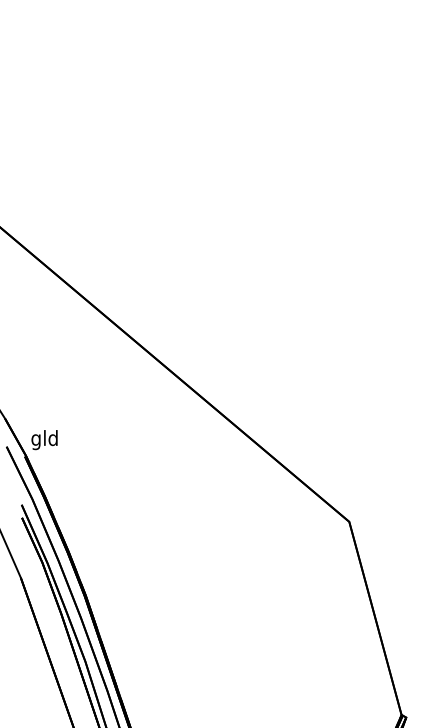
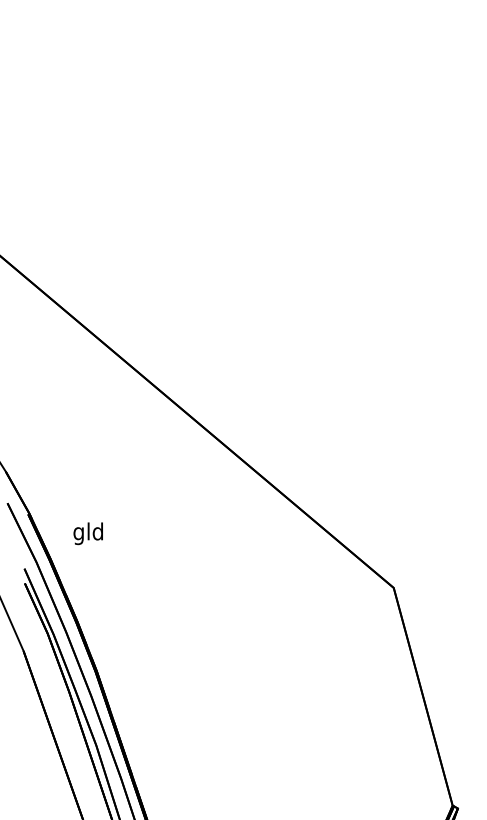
text: (43, 439) -> (87, 533), moved

